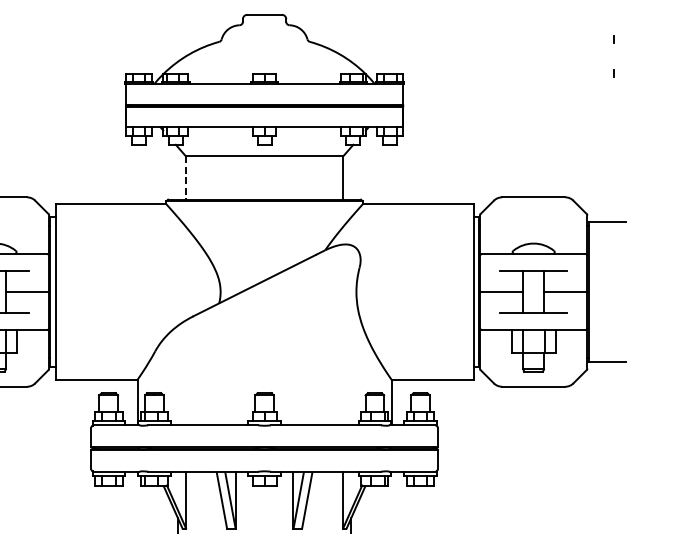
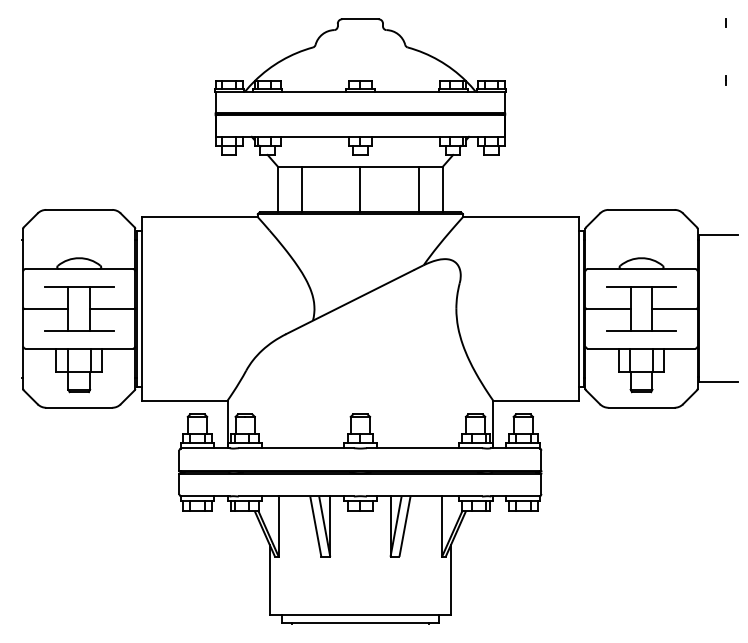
line: (614, 39) -> (725, 22), moved
line: (186, 177) -> (278, 189), dashed -> solid
line: (209, 177) -> (302, 189), added
line: (264, 177) -> (360, 189), added
line: (320, 177) -> (418, 189), added

